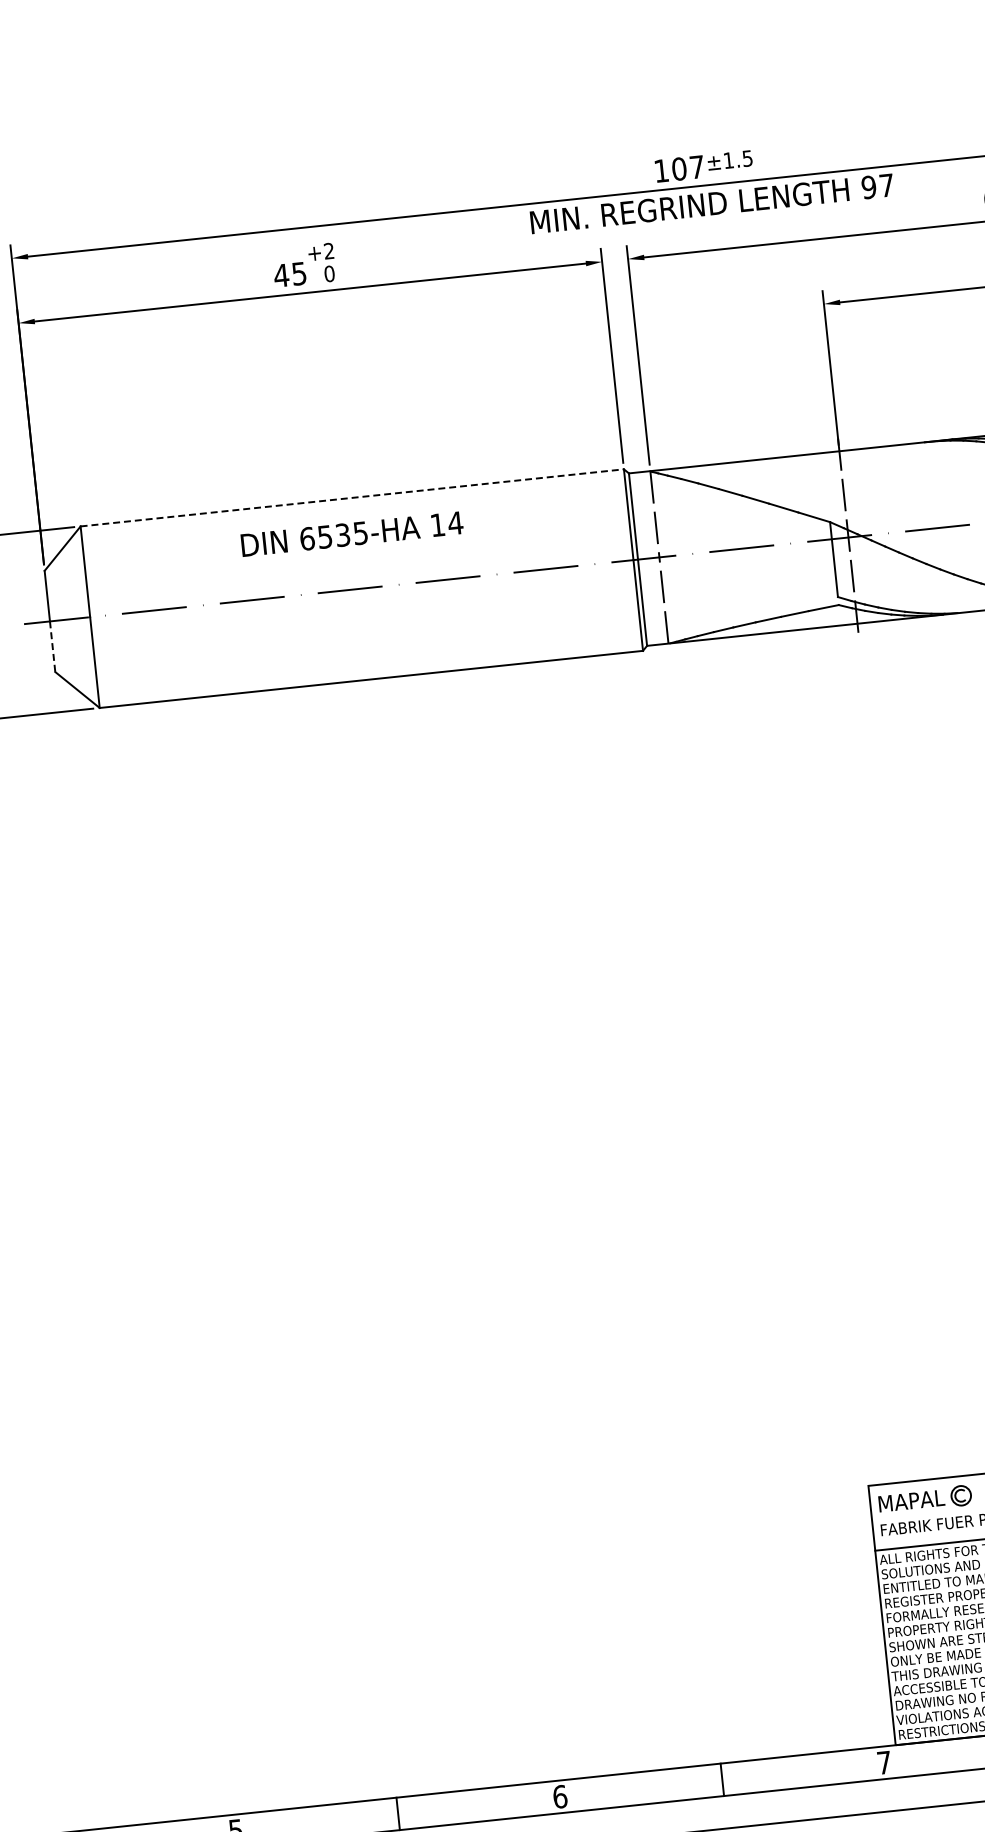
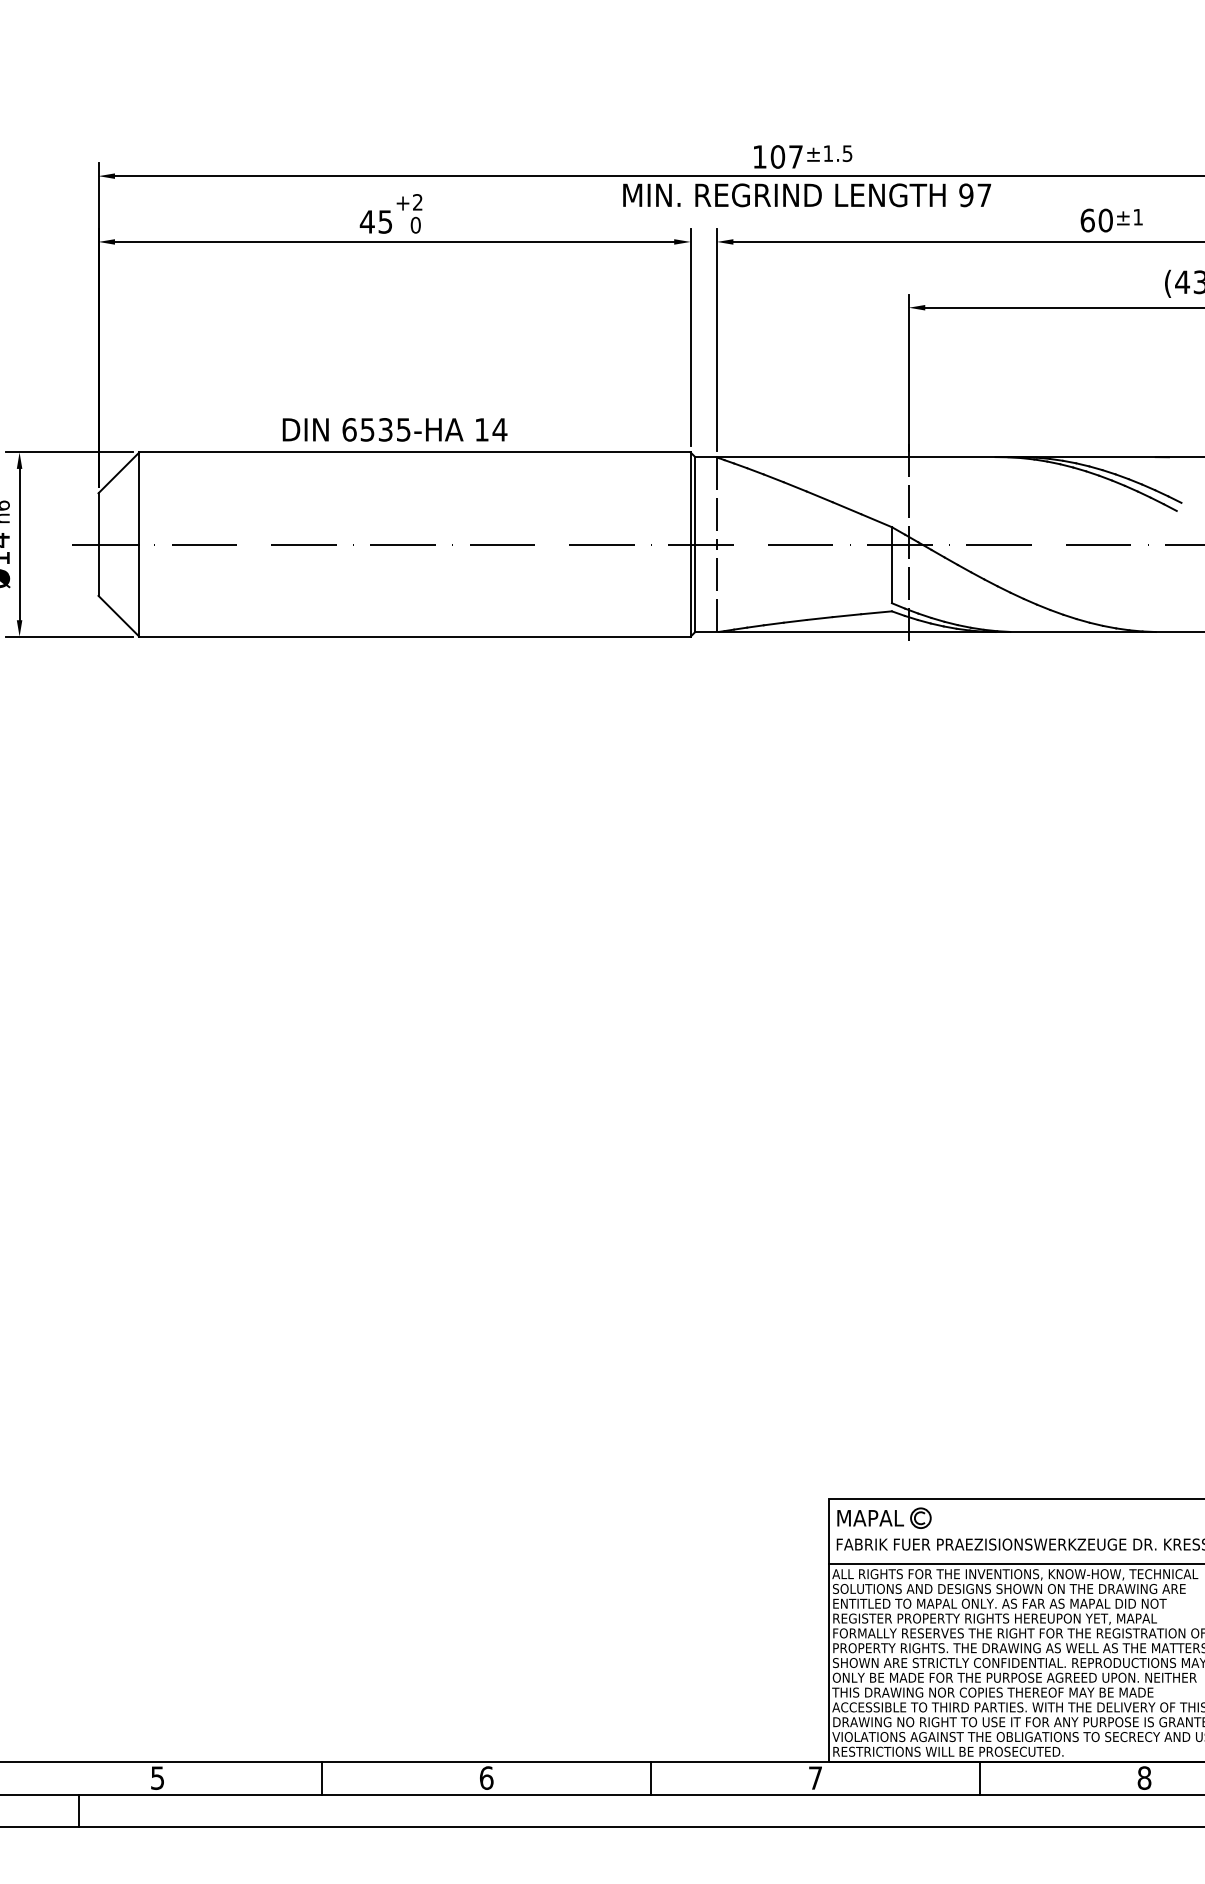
line: (351, 497) -> (414, 452), dashed -> solid
text: (351, 533) -> (394, 429), moved
line: (52, 646) -> (98, 570), dashed -> solid

